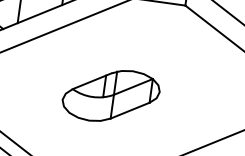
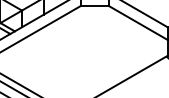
part: (111, 95) -> (76, 58), removed

